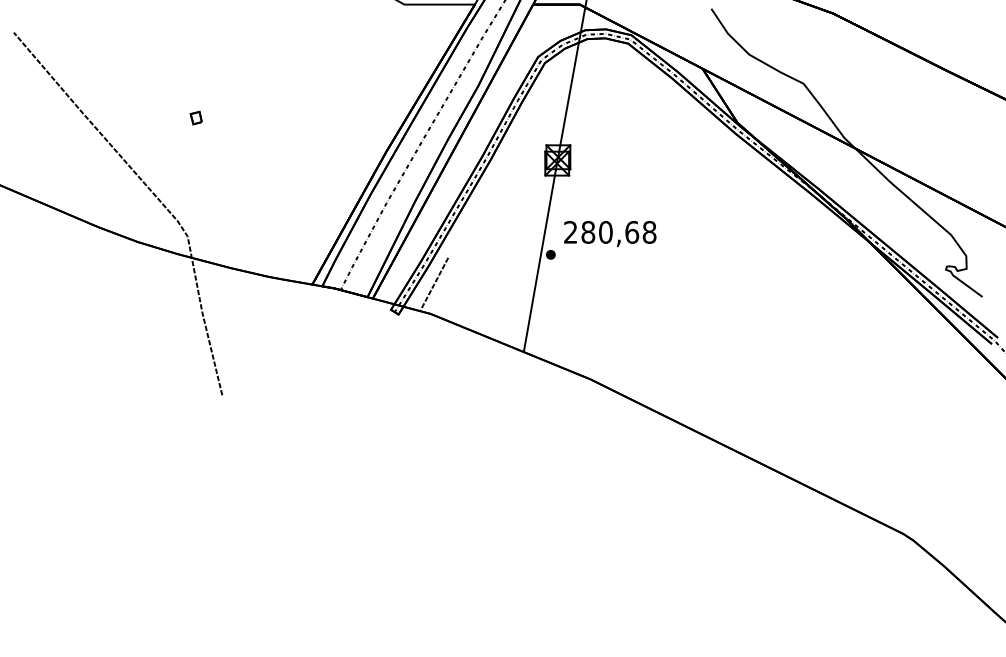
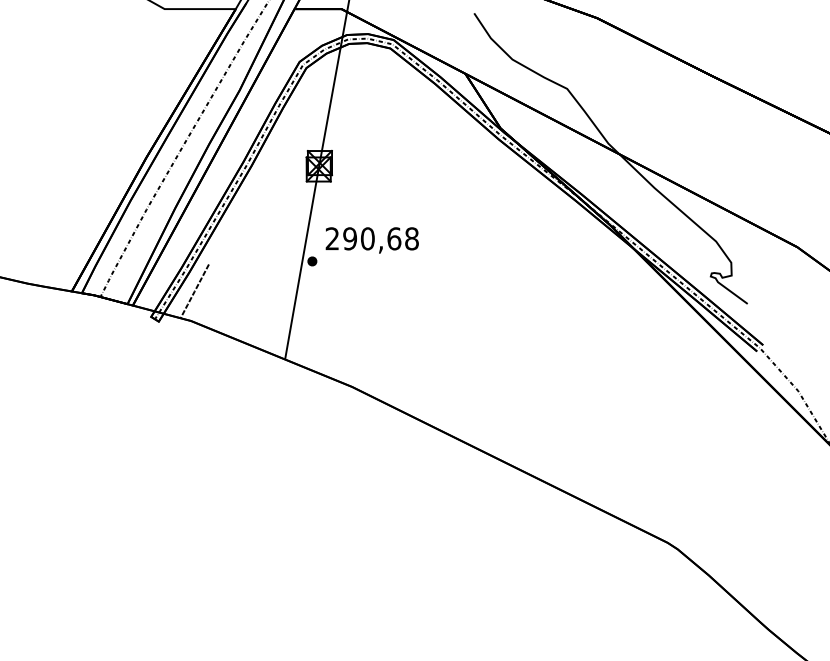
text: (588, 232) -> (350, 238), 280,68 -> 290,68

